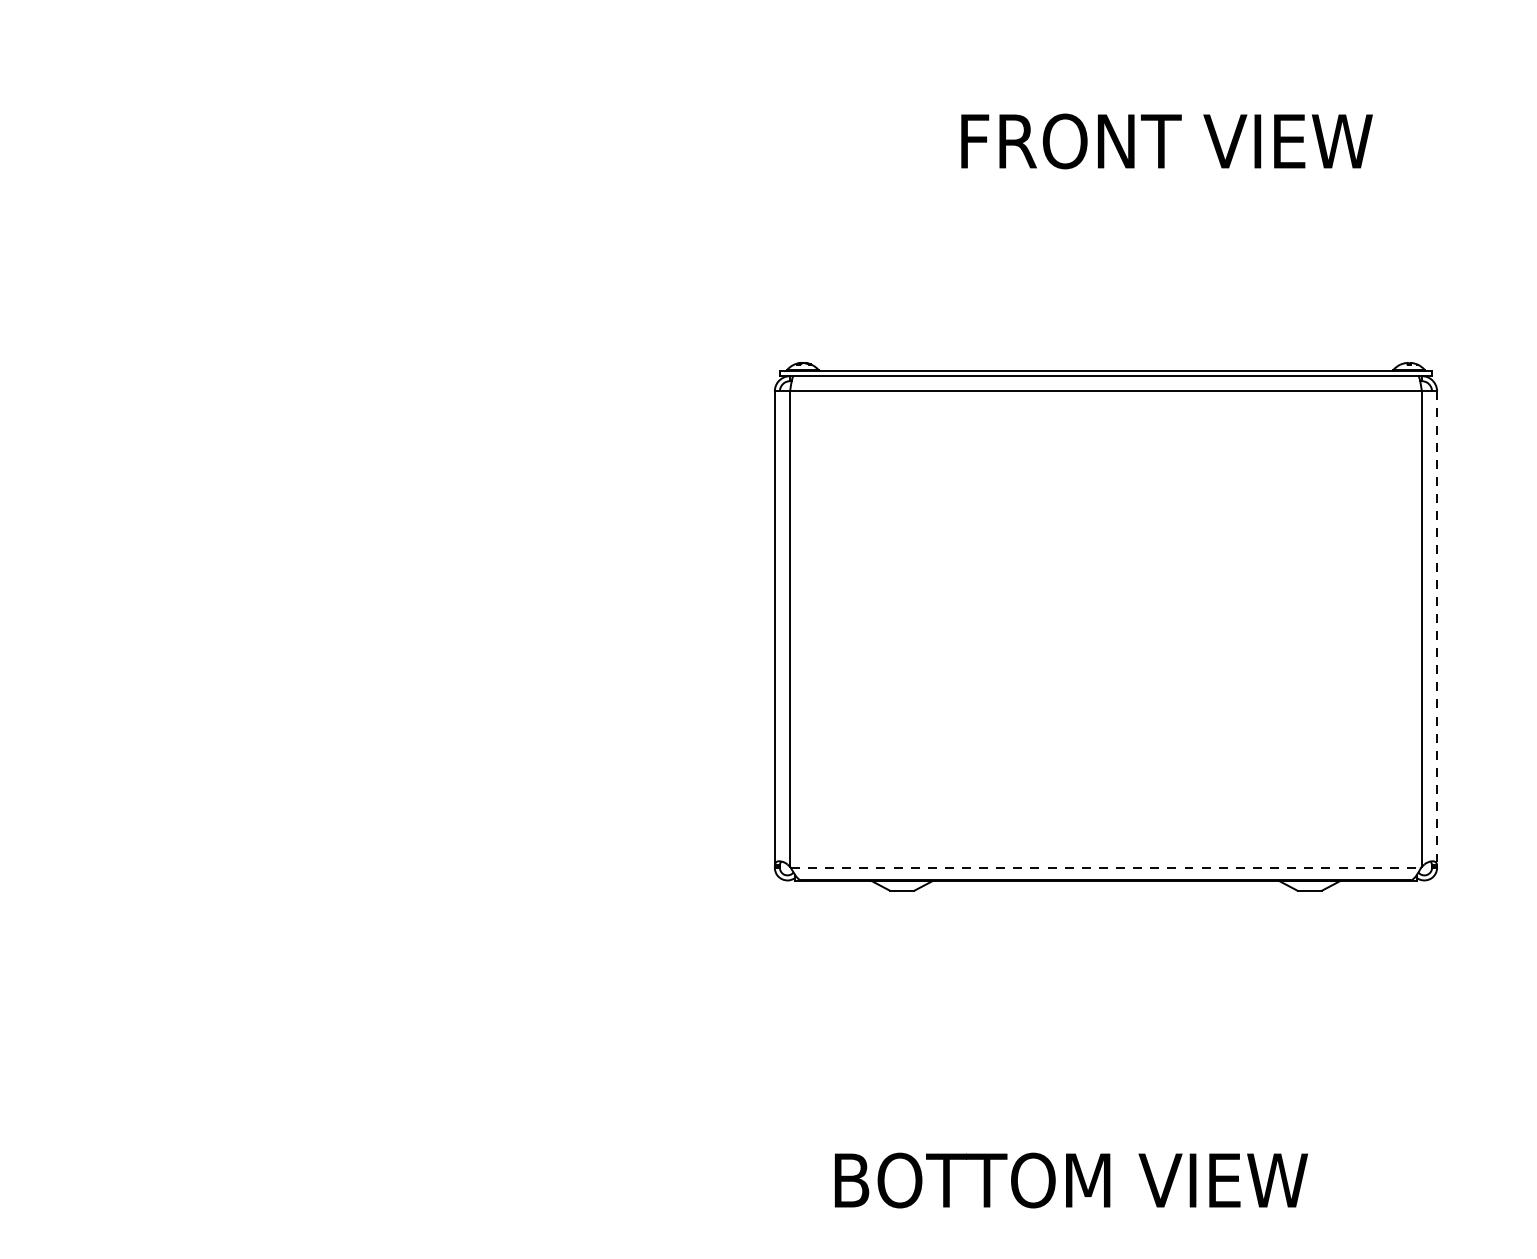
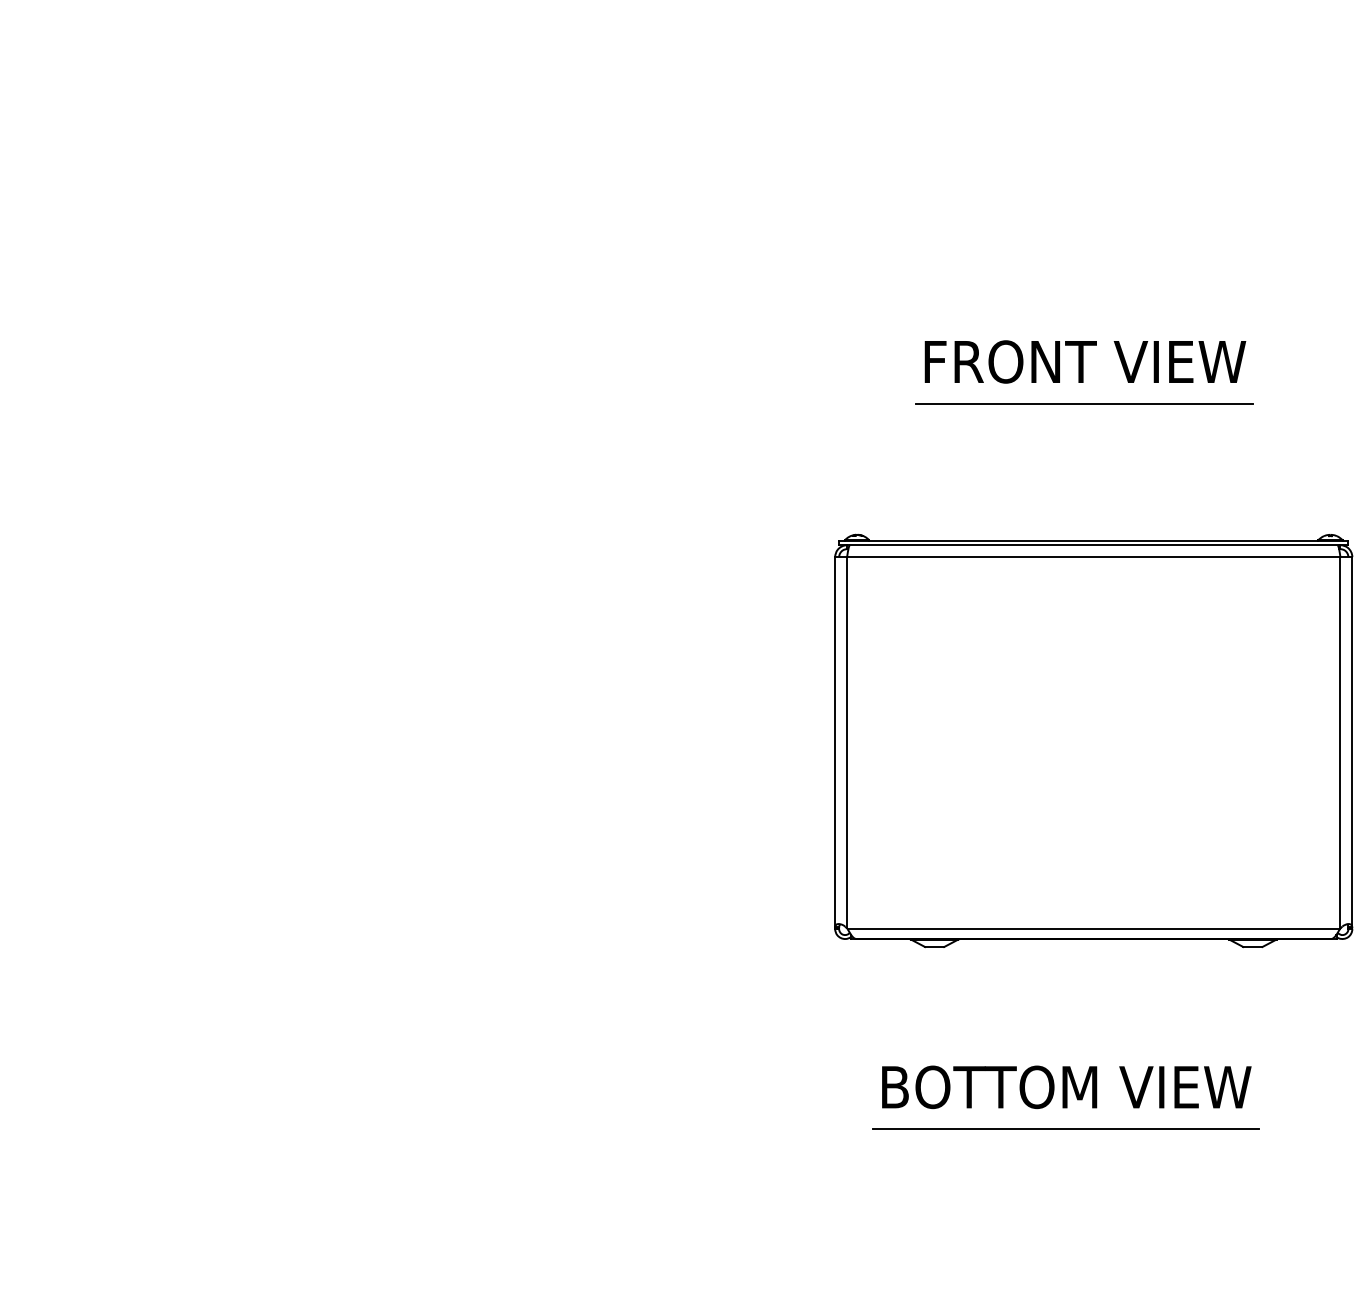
text: (1167, 140) -> (1085, 361), moved
line: (1094, 194) -> (1084, 403), added
line: (1437, 628) -> (1352, 742), dashed -> solid
line: (1106, 868) -> (1094, 929), dashed -> solid
line: (1069, 1123) -> (1065, 1128), added
text: (1071, 1180) -> (1066, 1087), moved

